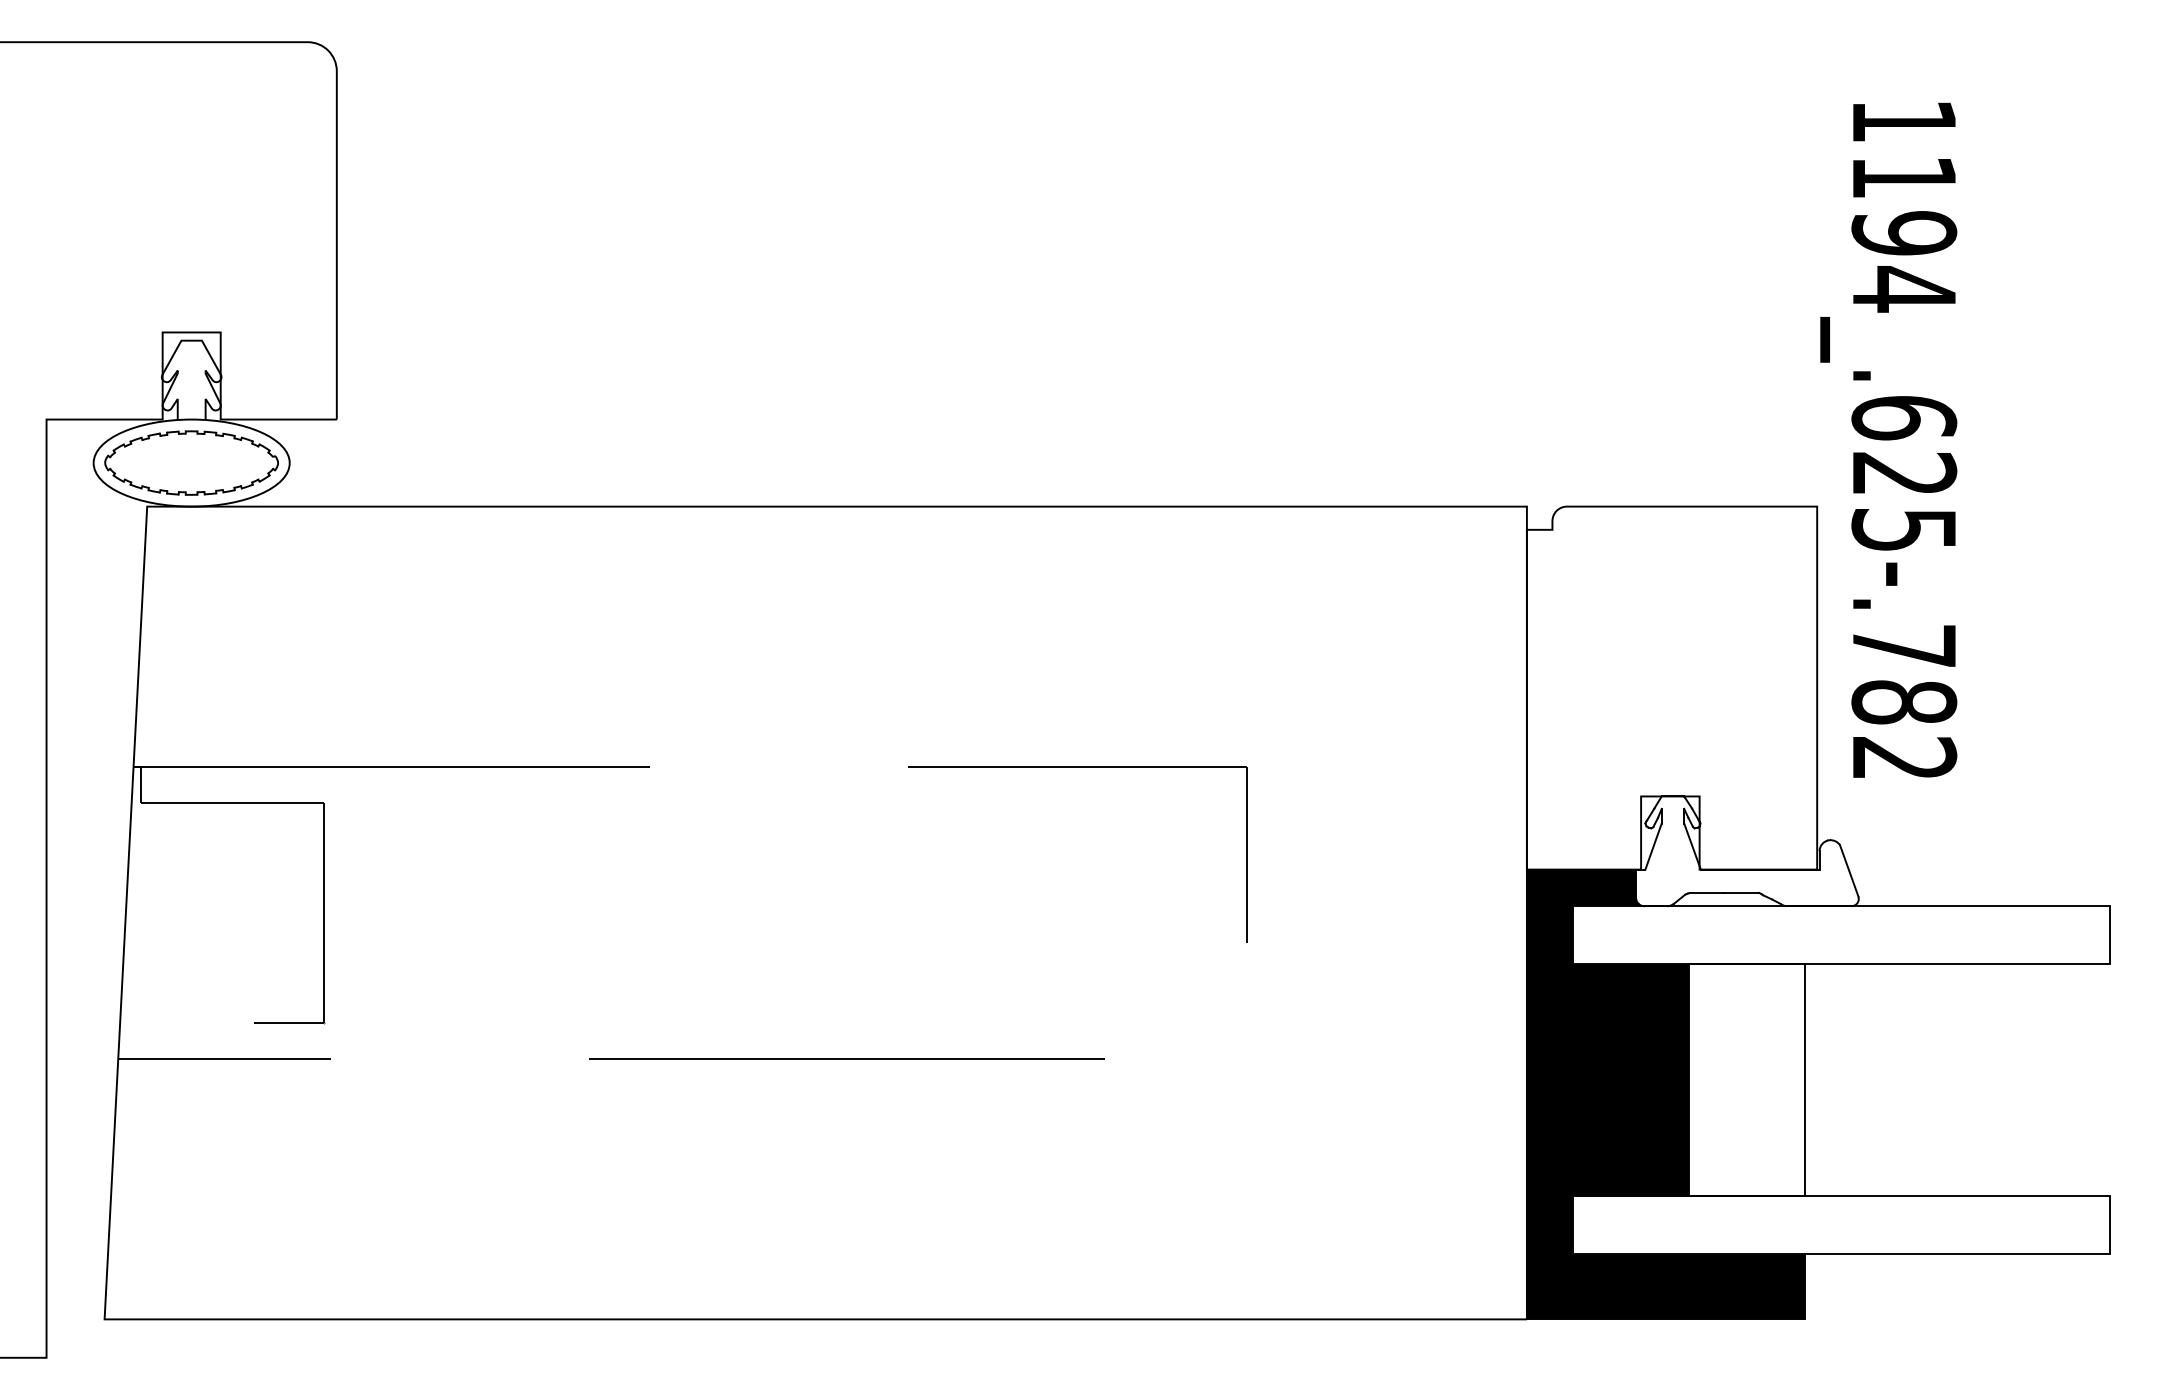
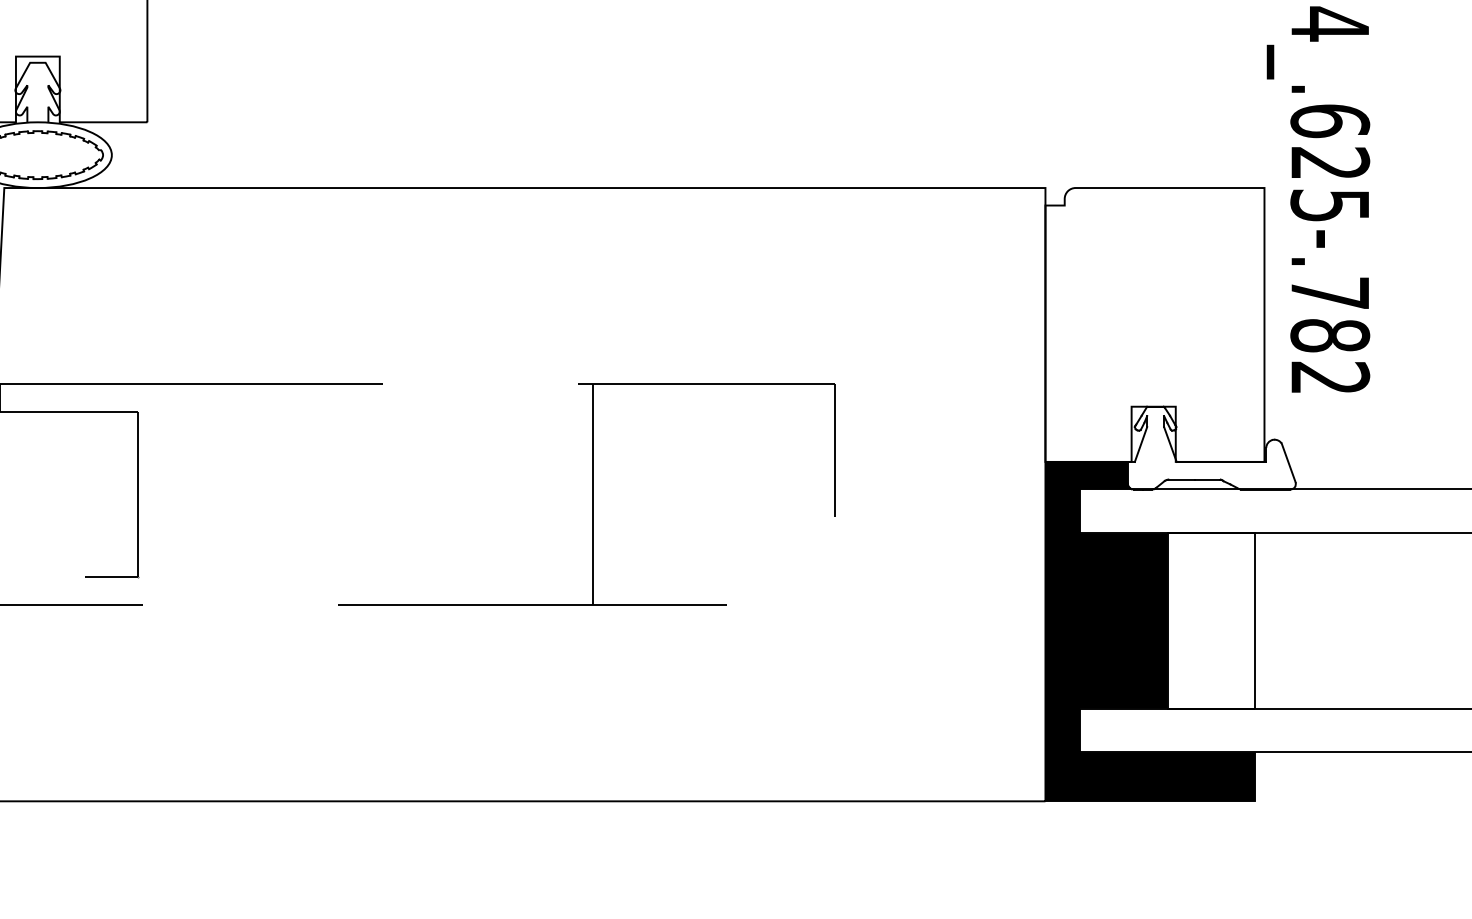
line: (927, 912) -> (593, 494), added

